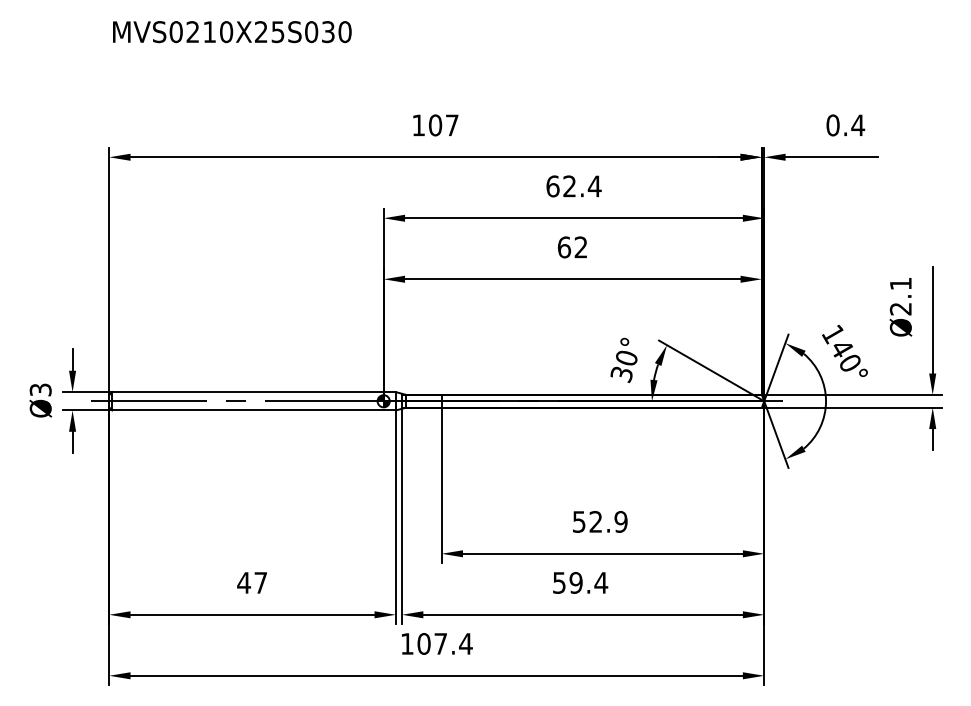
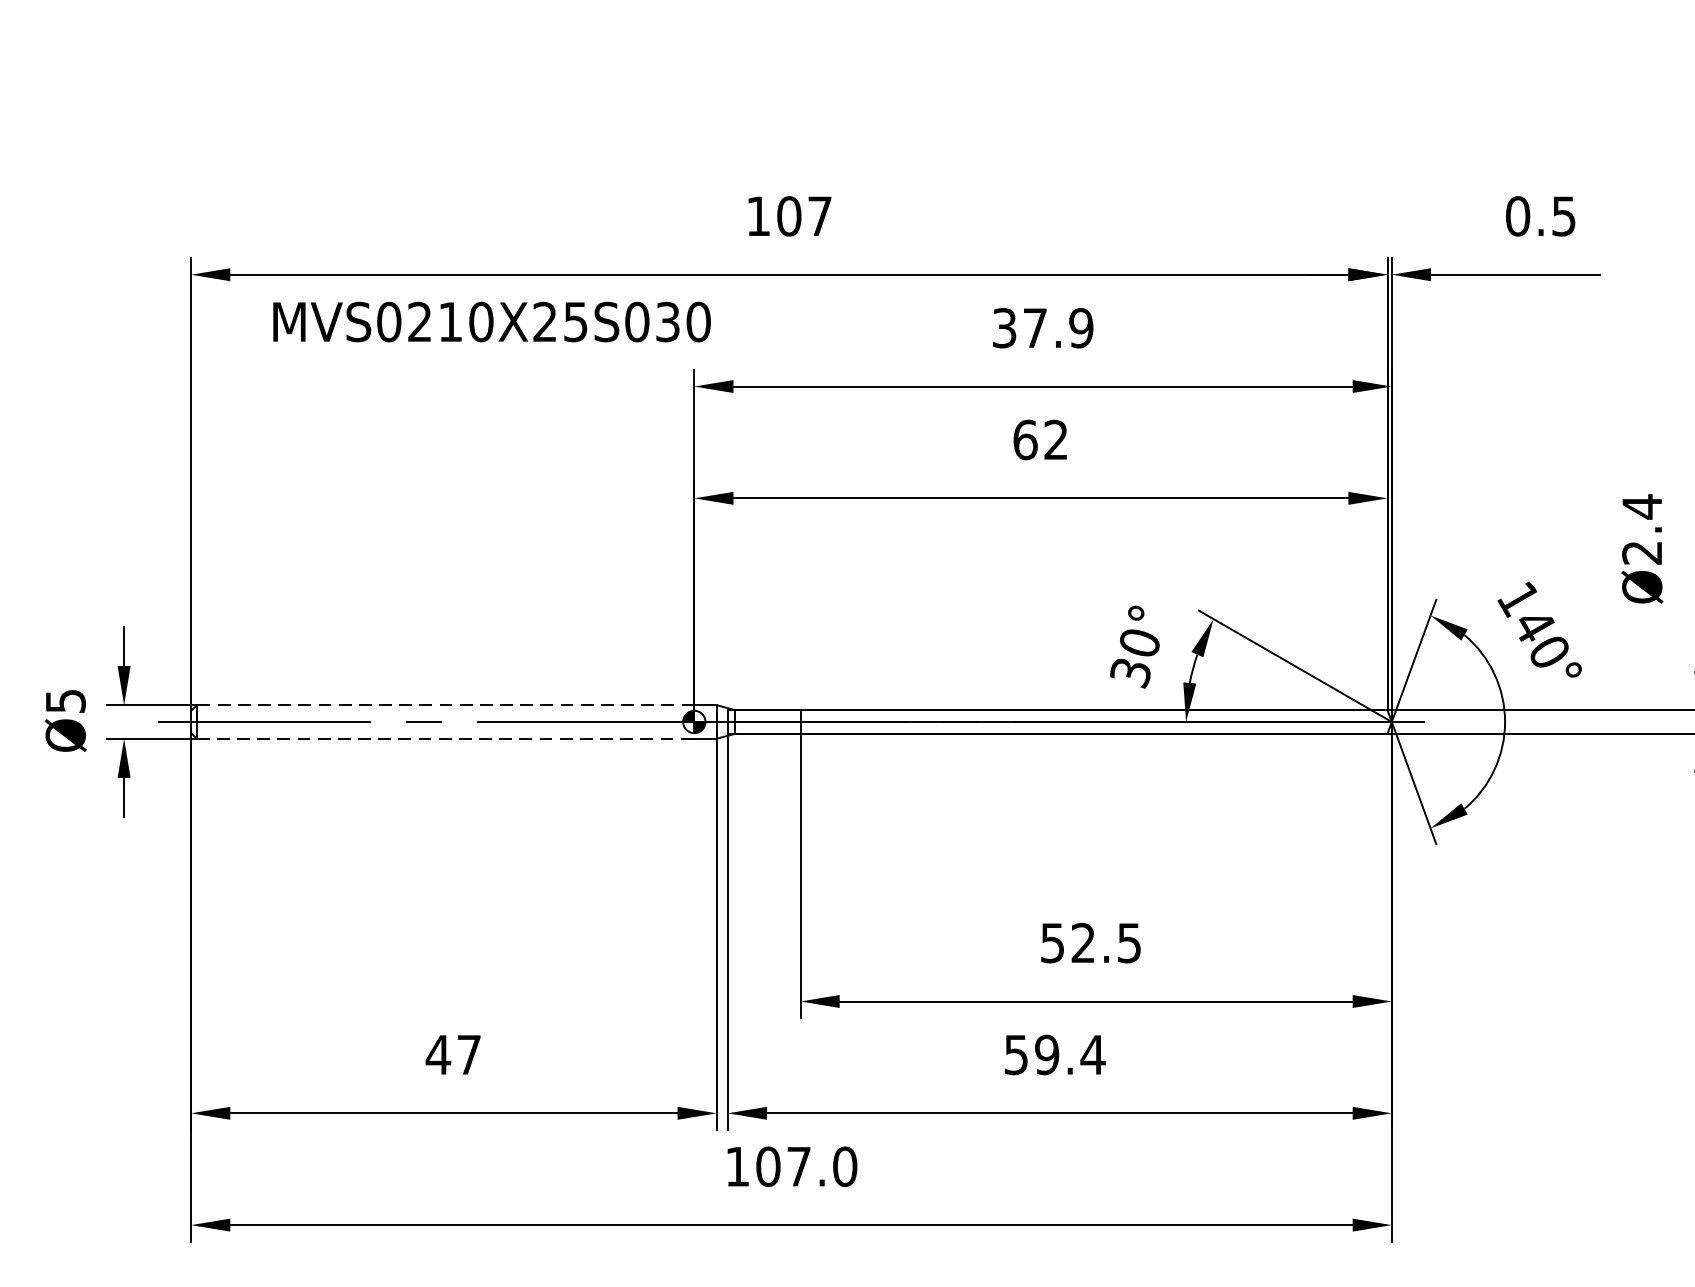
text: (232, 32) -> (492, 322), moved
text: (858, 125) -> (1564, 216), 0.4 -> 0.5
text: (573, 186) -> (1042, 328), 62.4 -> 37.9
text: (900, 283) -> (1641, 506), Ø2.1 -> Ø2.4
text: (39, 389) -> (63, 700), Ø3 -> Ø5
line: (247, 392) -> (444, 705), solid -> dashed
line: (247, 410) -> (444, 738), solid -> dashed
text: (620, 521) -> (1128, 942), 52.9 -> 52.5
text: (465, 643) -> (844, 1165), 107.4 -> 107.0

